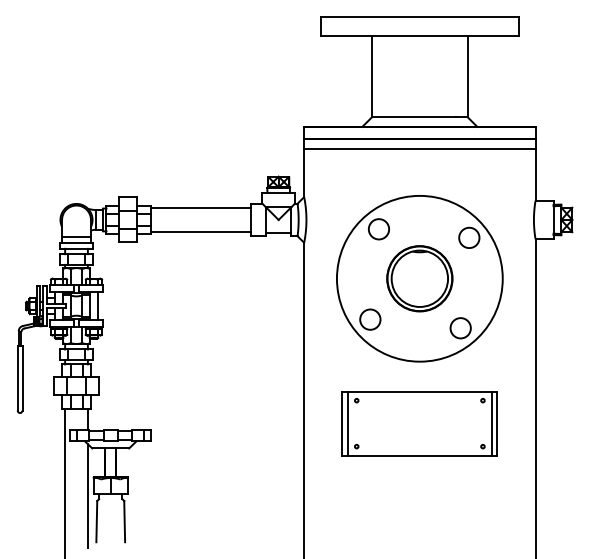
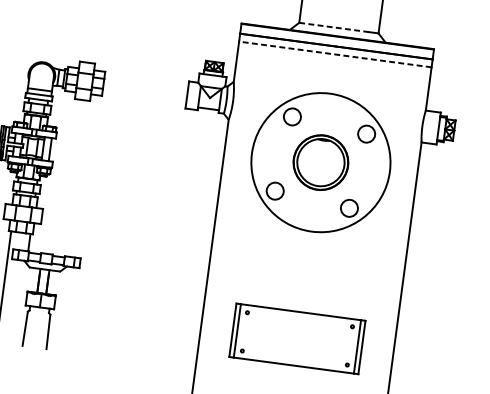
line: (413, 117) -> (333, 27), solid -> dashed
line: (419, 148) -> (335, 54), solid -> dashed
line: (200, 208) -> (146, 79), removed
line: (200, 231) -> (143, 98), removed
part: (419, 423) -> (297, 338), moved
line: (88, 495) -> (21, 306), removed

